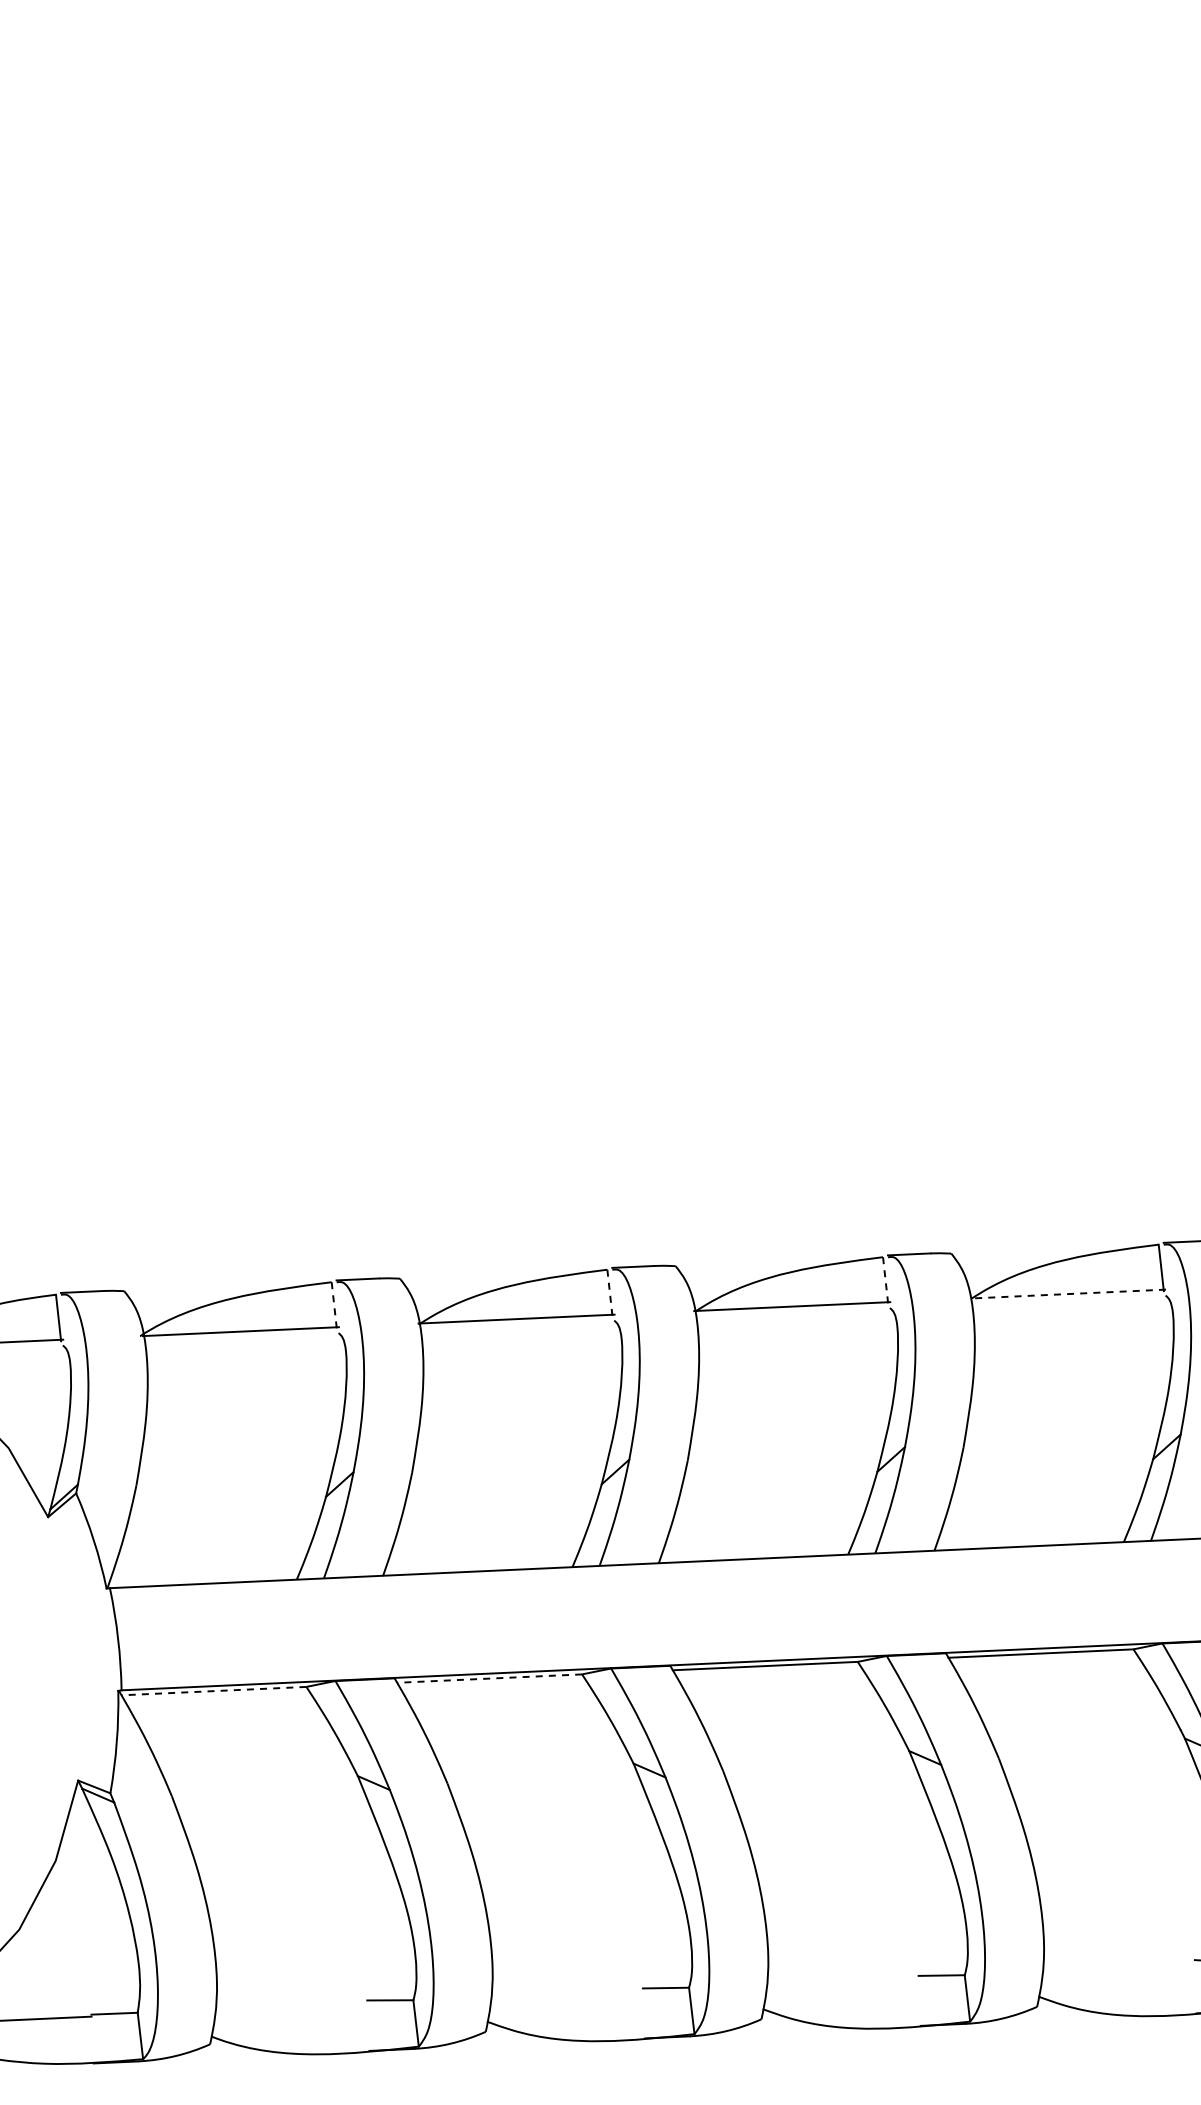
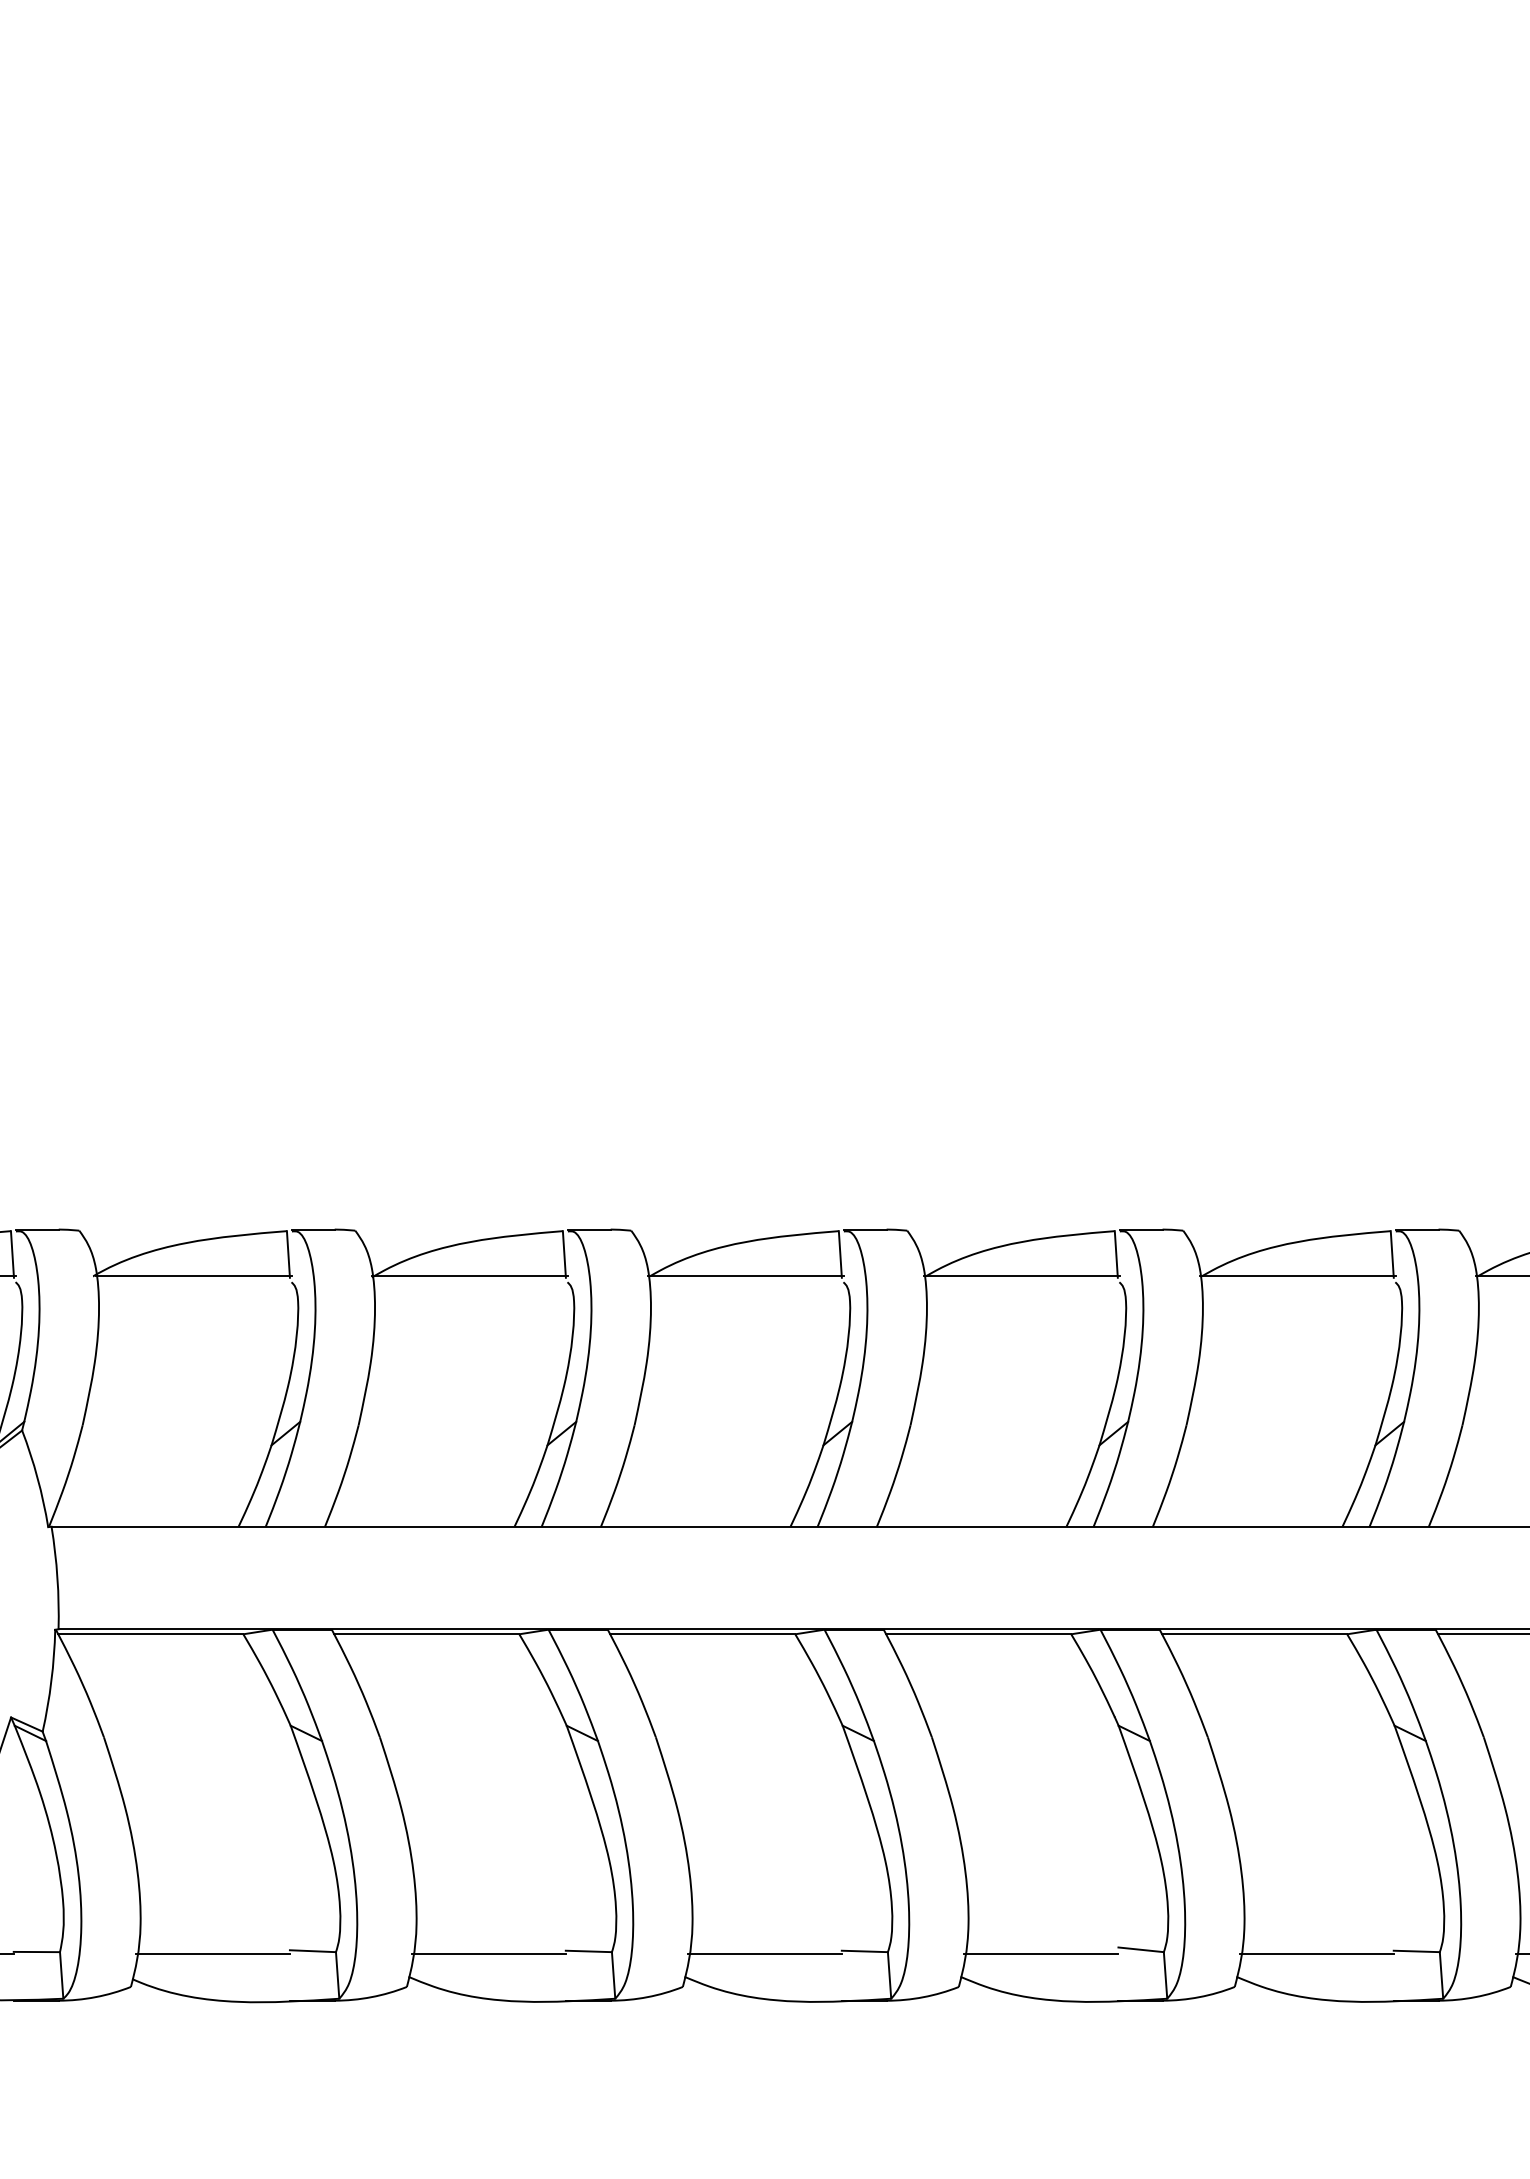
line: (885, 1280) -> (840, 1254), dashed -> solid
line: (610, 1292) -> (564, 1254), dashed -> solid
line: (1067, 1294) -> (1021, 1276), dashed -> solid
line: (334, 1305) -> (288, 1254), dashed -> solid
line: (489, 1678) -> (426, 1634), dashed -> solid
line: (213, 1691) -> (150, 1634), dashed -> solid
line: (1117, 1969) -> (1040, 1953), added
line: (841, 1982) -> (764, 1953), added
line: (565, 1994) -> (488, 1953), added
line: (290, 2007) -> (212, 1953), added

